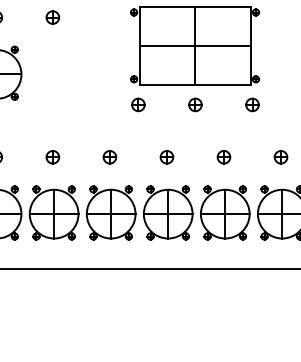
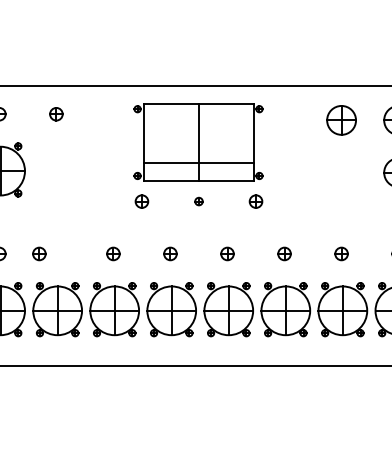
line: (194, 45) -> (198, 162), moved
part: (194, 104) -> (198, 201), size x0.6
part: (52, 156) -> (39, 253), moved

